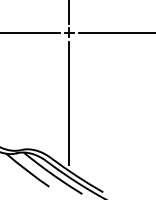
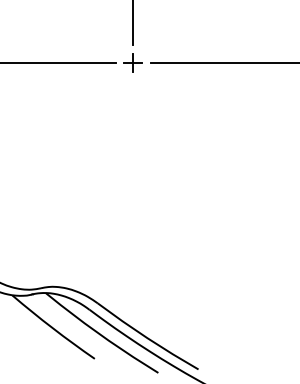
line: (69, 103) -> (133, 198), removed

